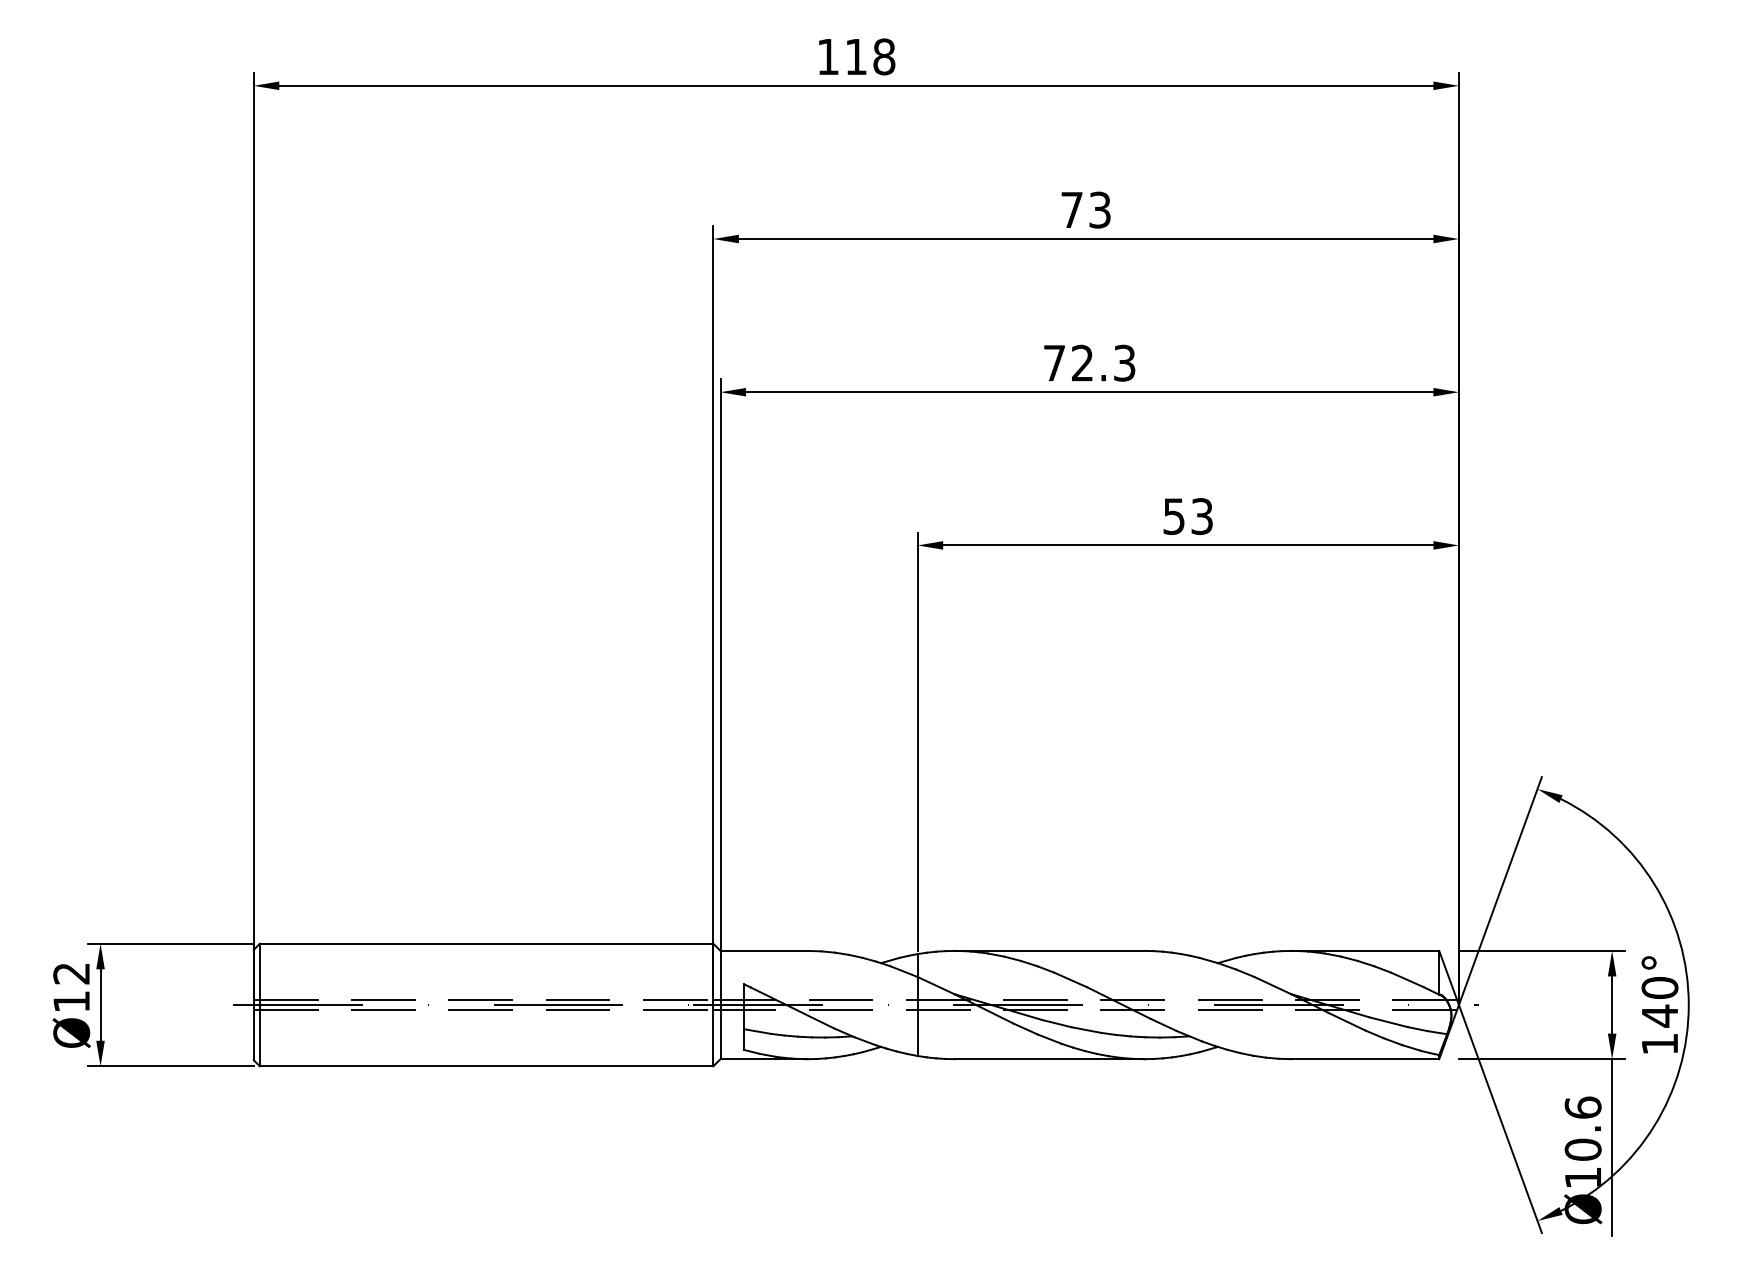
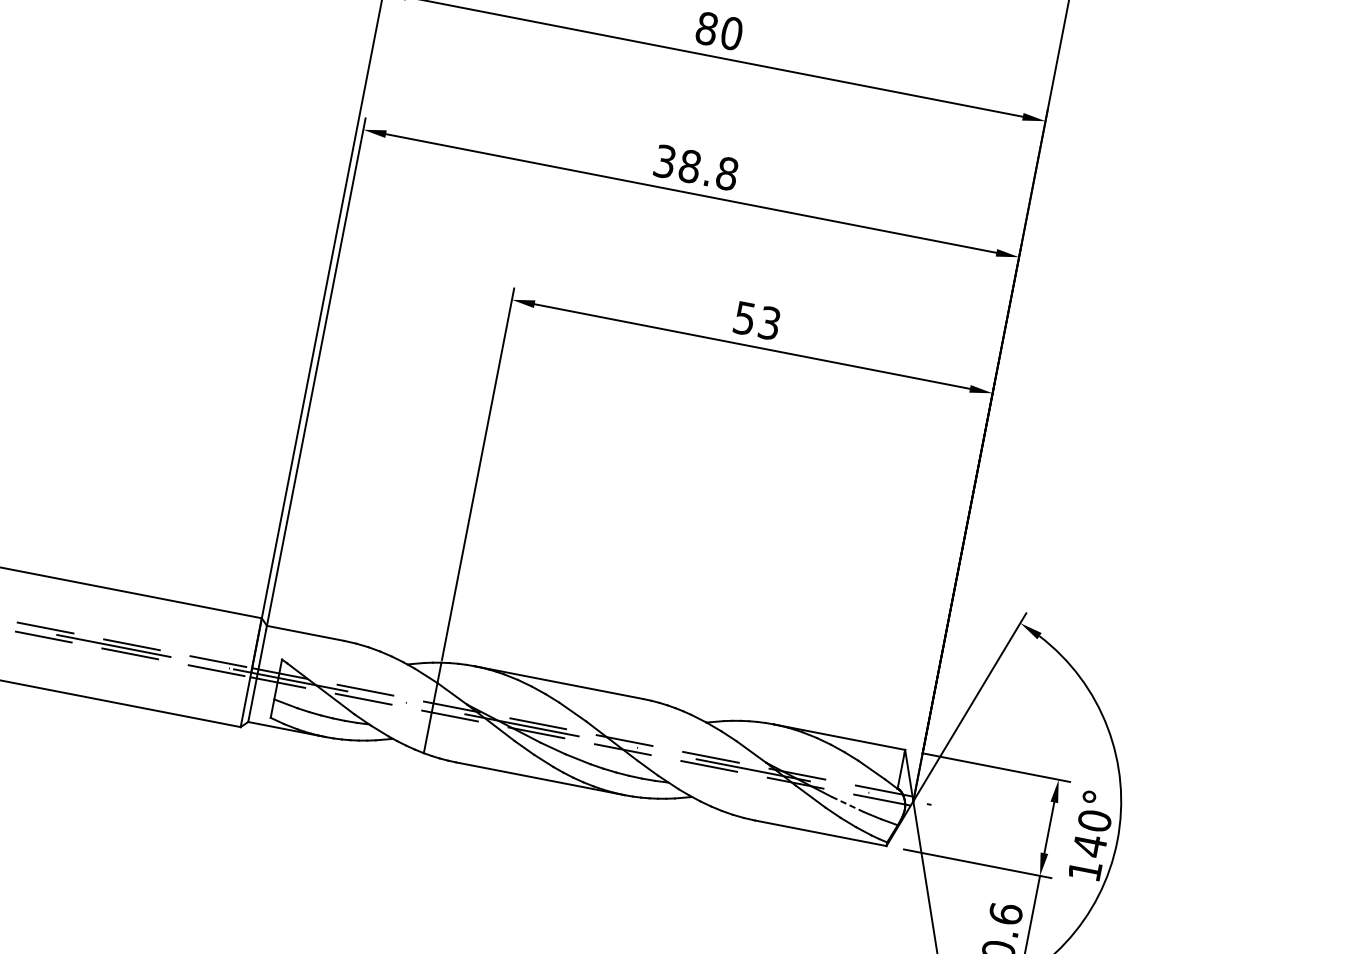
text: (1086, 209) -> (719, 30), 73 -> 80
text: (1089, 362) -> (696, 167), 72.3 -> 38.8
line: (1388, 1022) -> (847, 804), solid -> dashed

